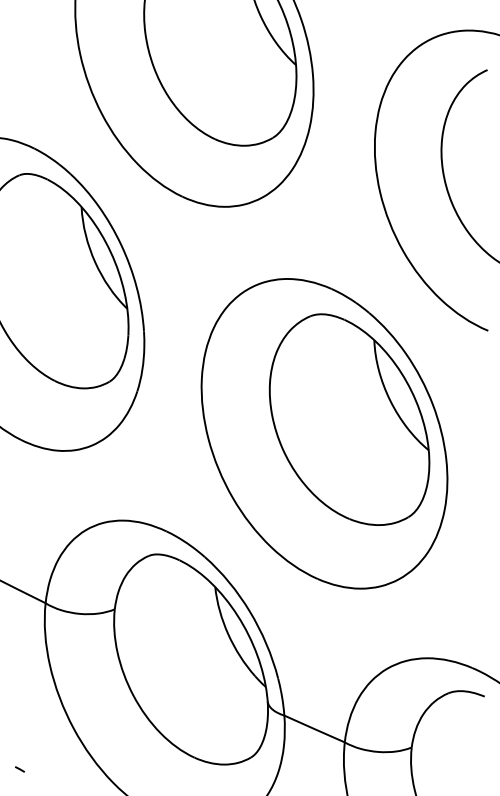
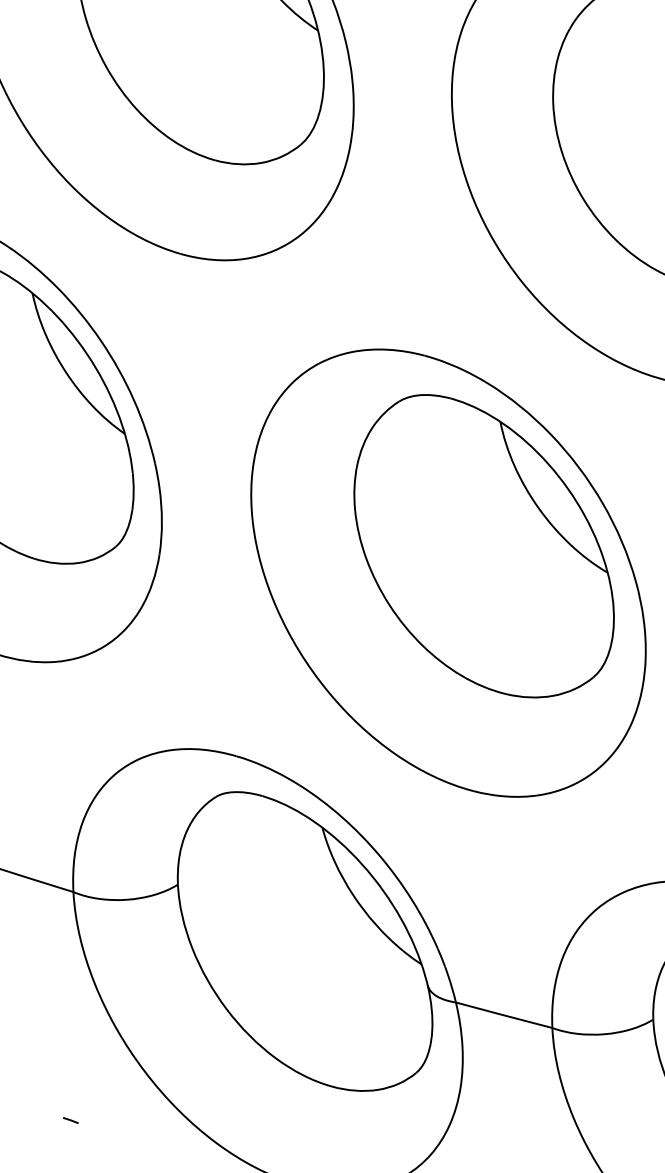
part: (19, 769) -> (70, 1120), moved

